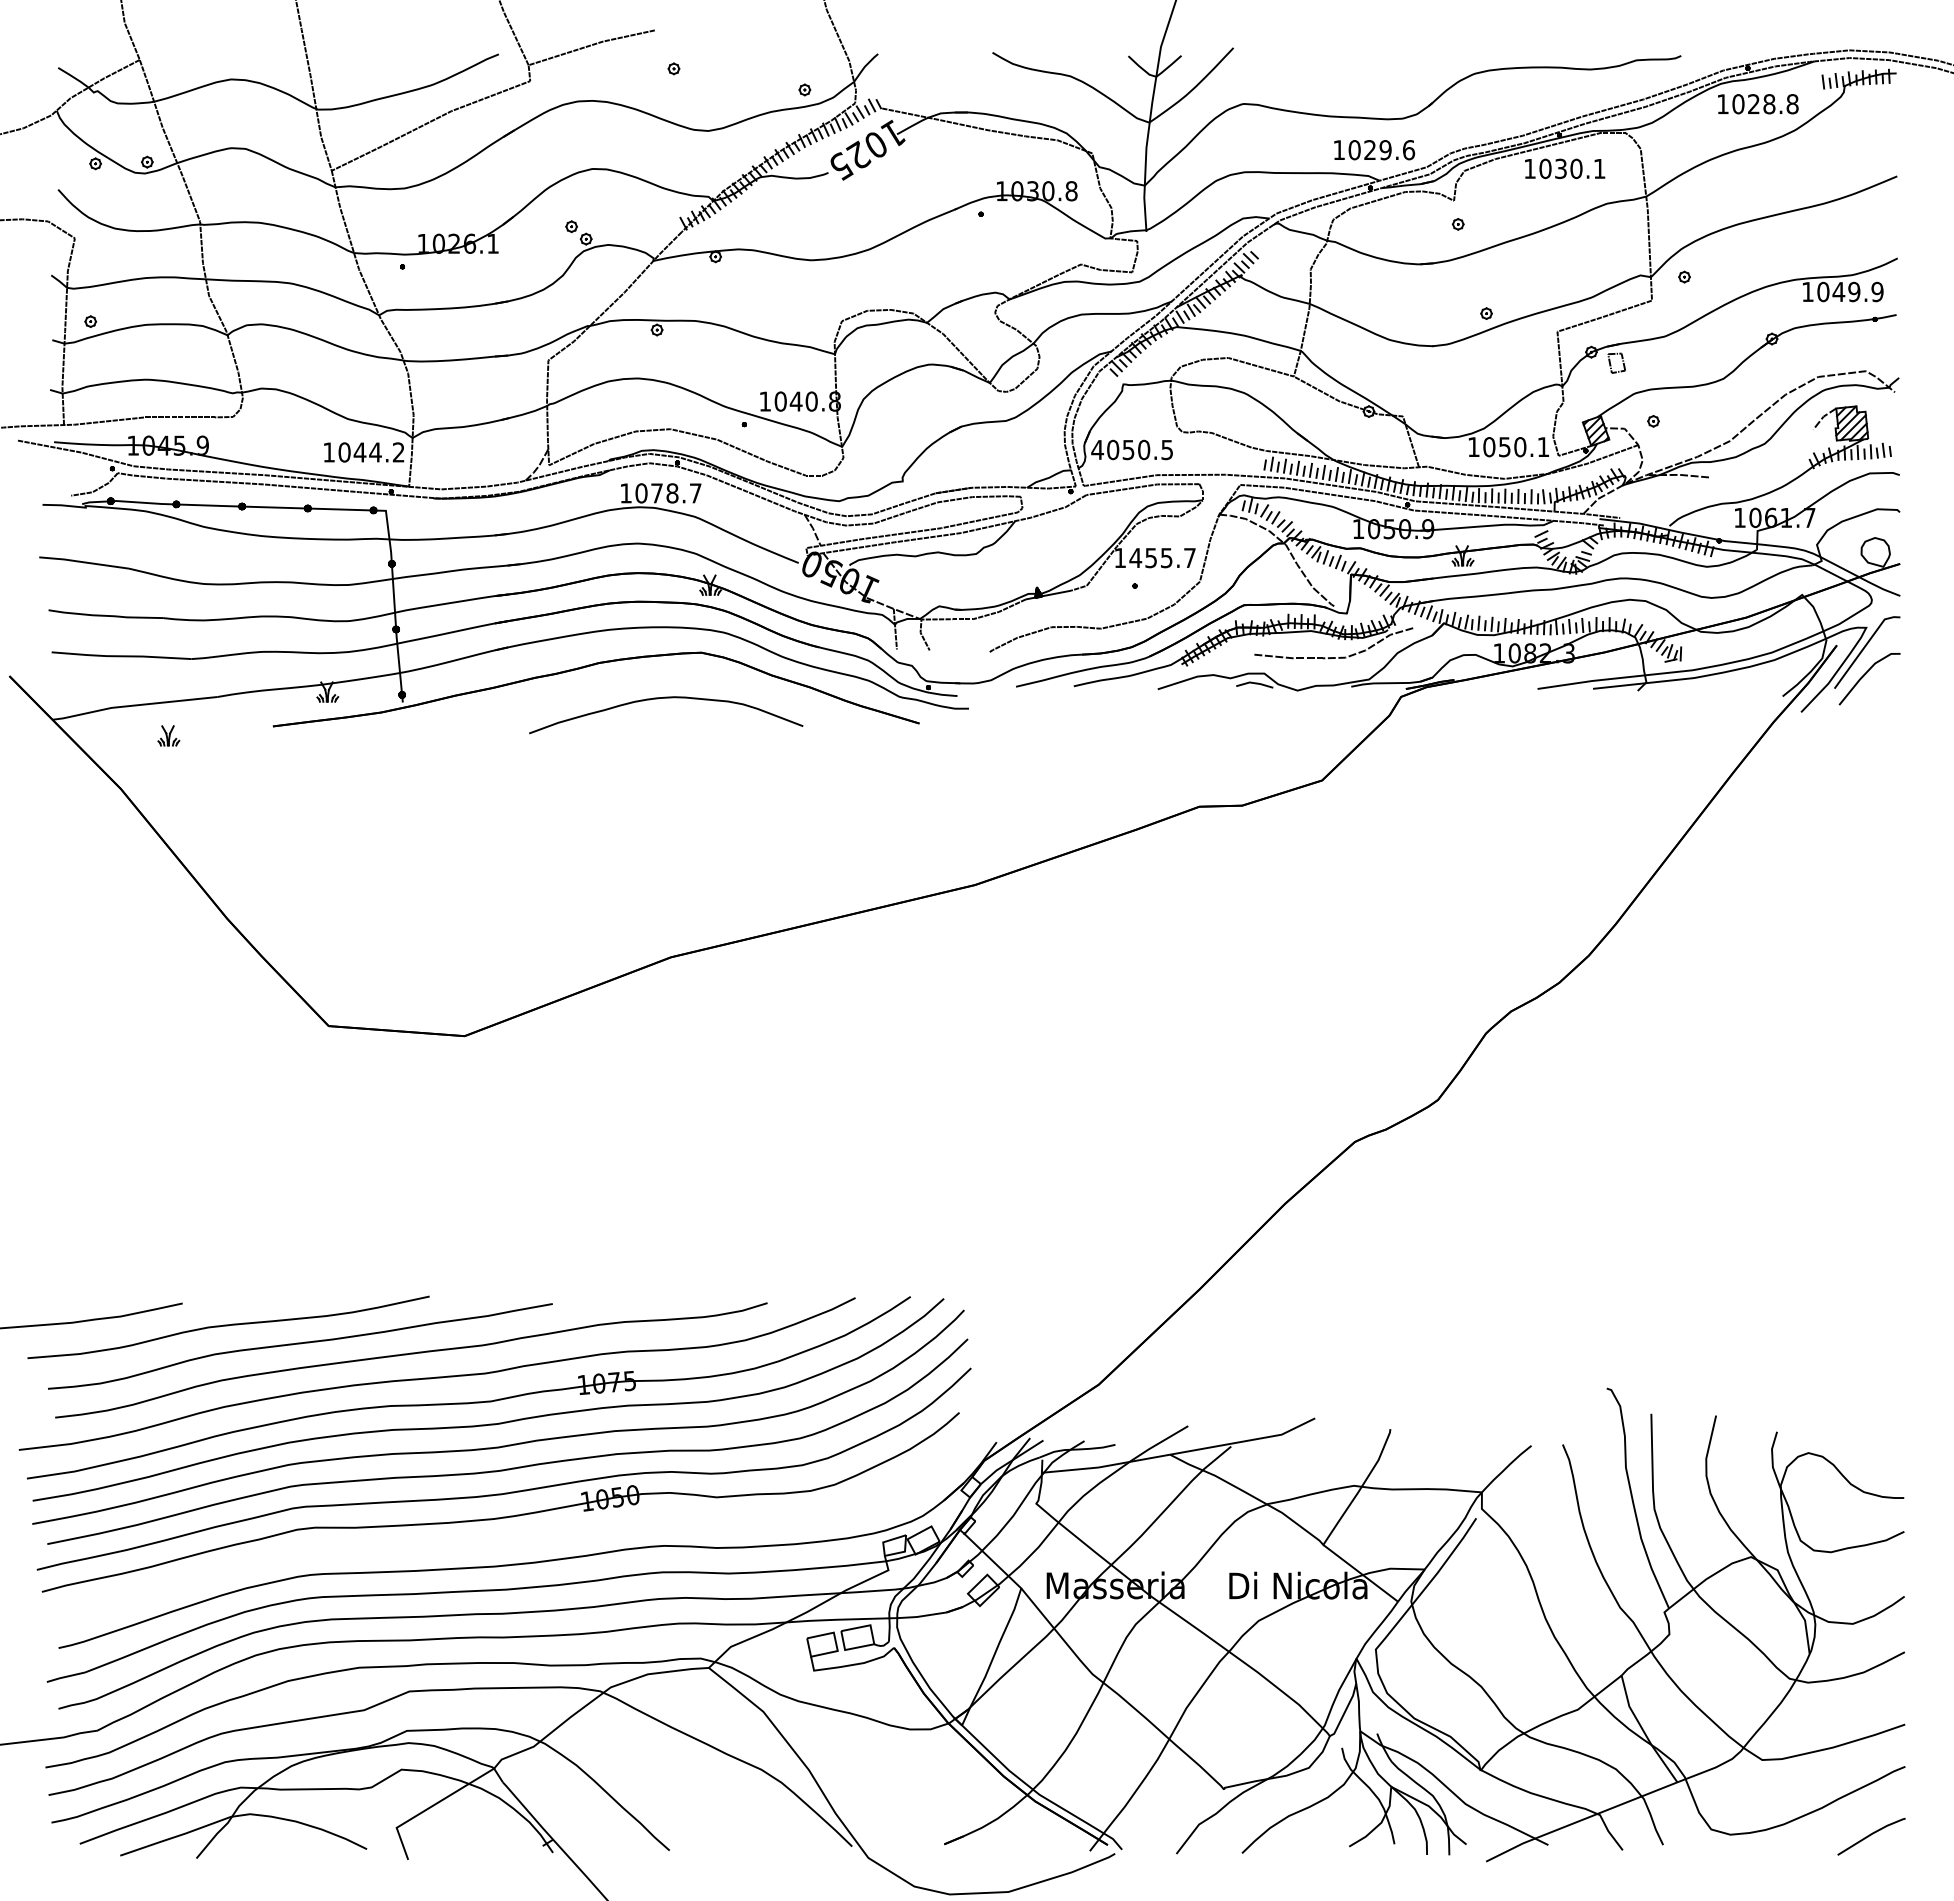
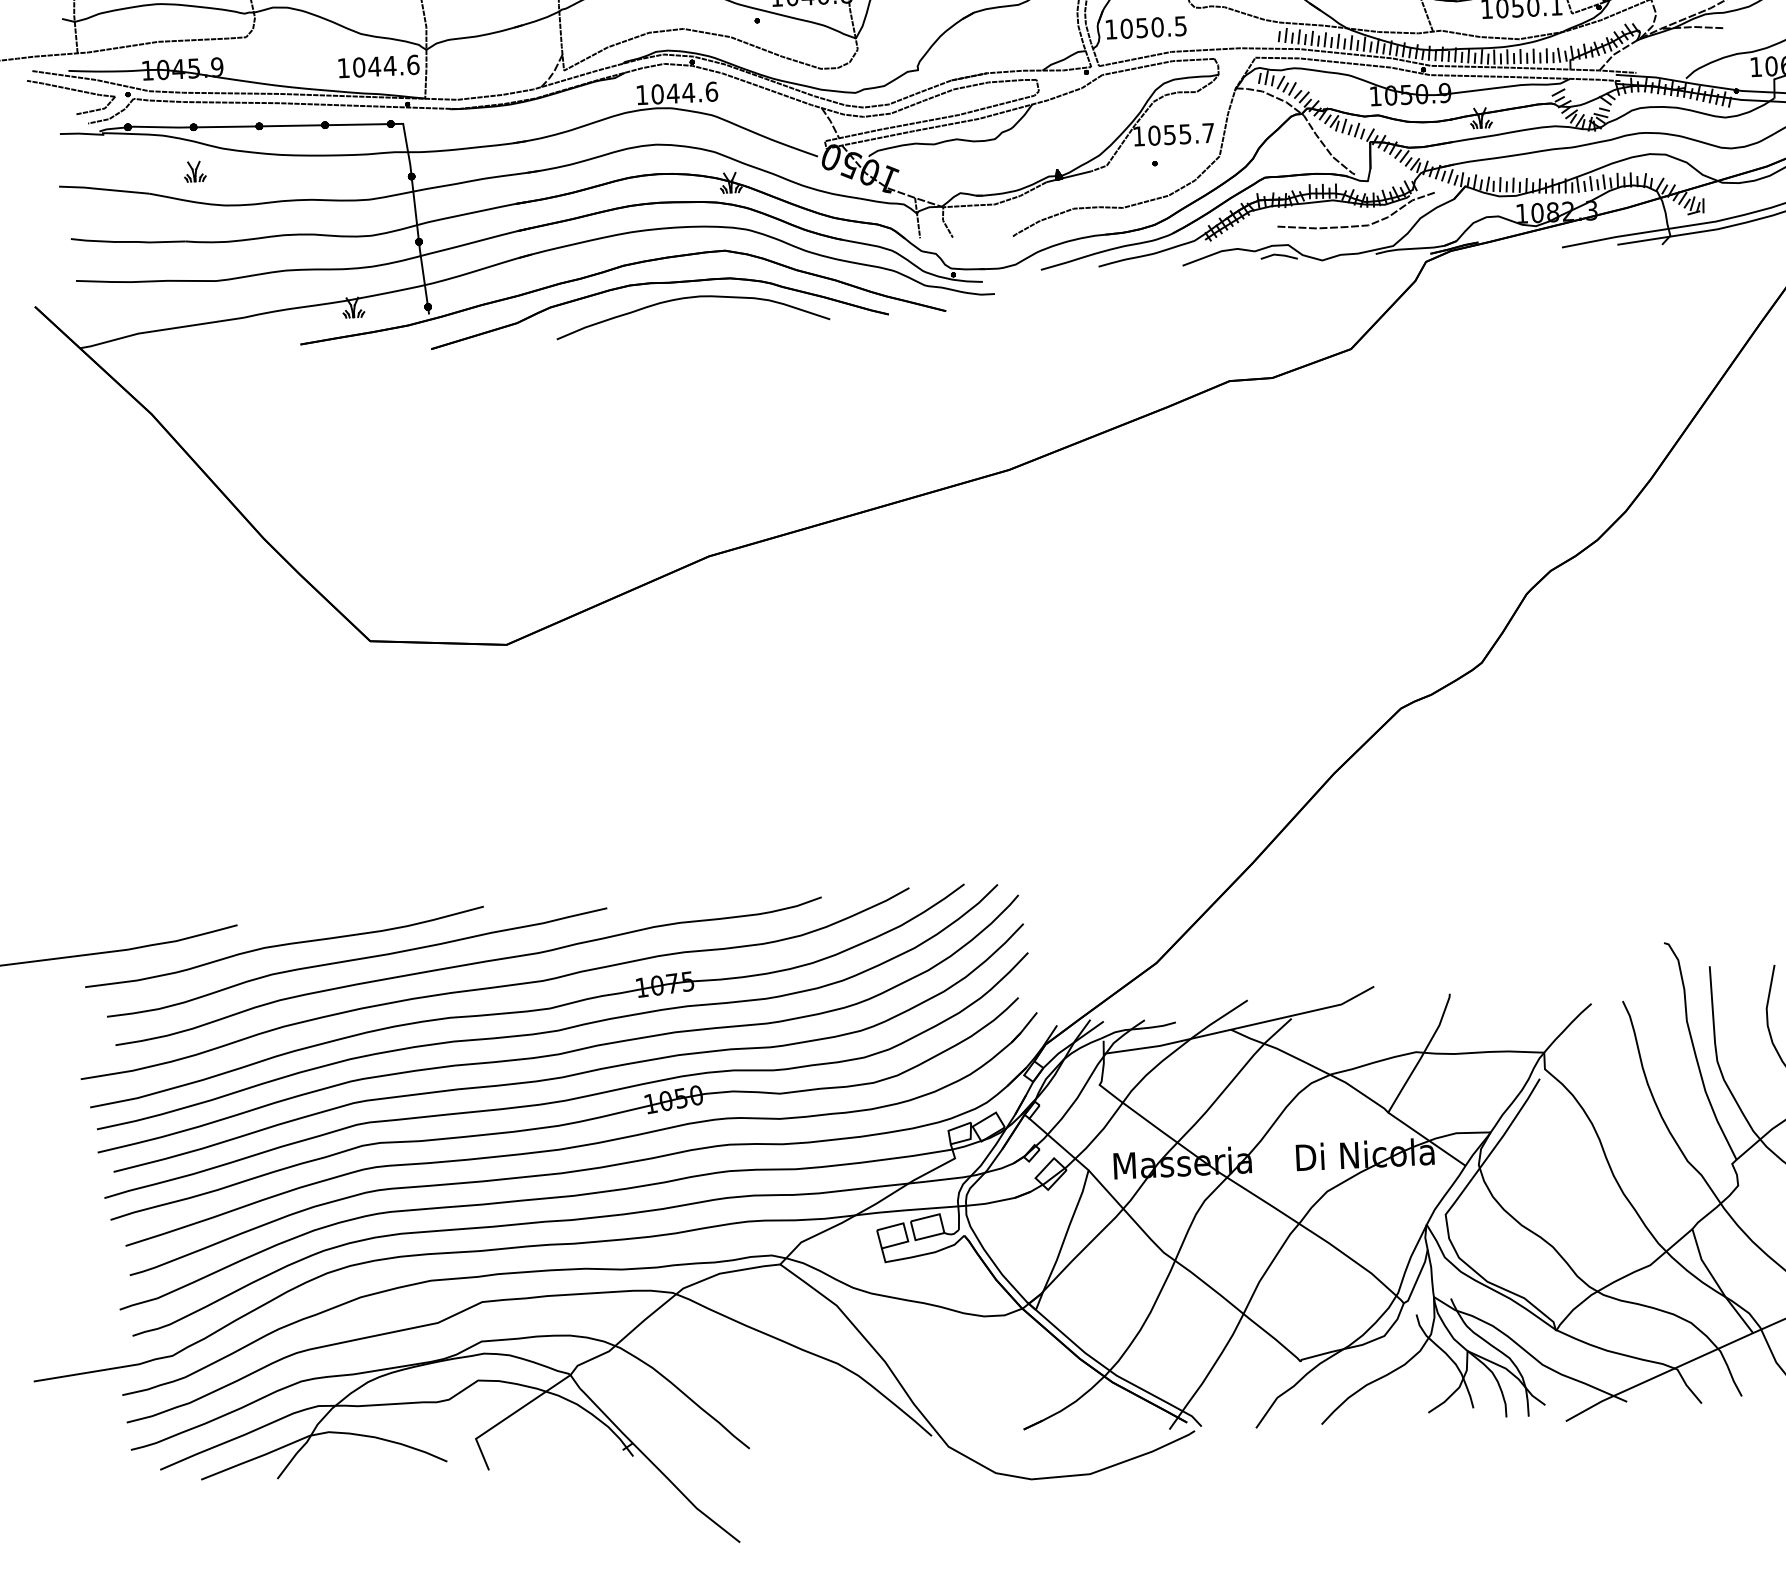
text: (1097, 449) -> (1111, 29), 4050.5 -> 1050.5
text: (398, 452) -> (413, 64), 1044.2 -> 1044.6
part: (55, 467) -> (71, 96), added
text: (675, 493) -> (691, 92), 1078.7 -> 1044.6
text: (1135, 558) -> (1154, 136), 1455.7 -> 1055.7
part: (632, 682) -> (657, 283), added
part: (168, 735) -> (194, 171), moved
part: (518, 1538) -> (584, 1144), added

